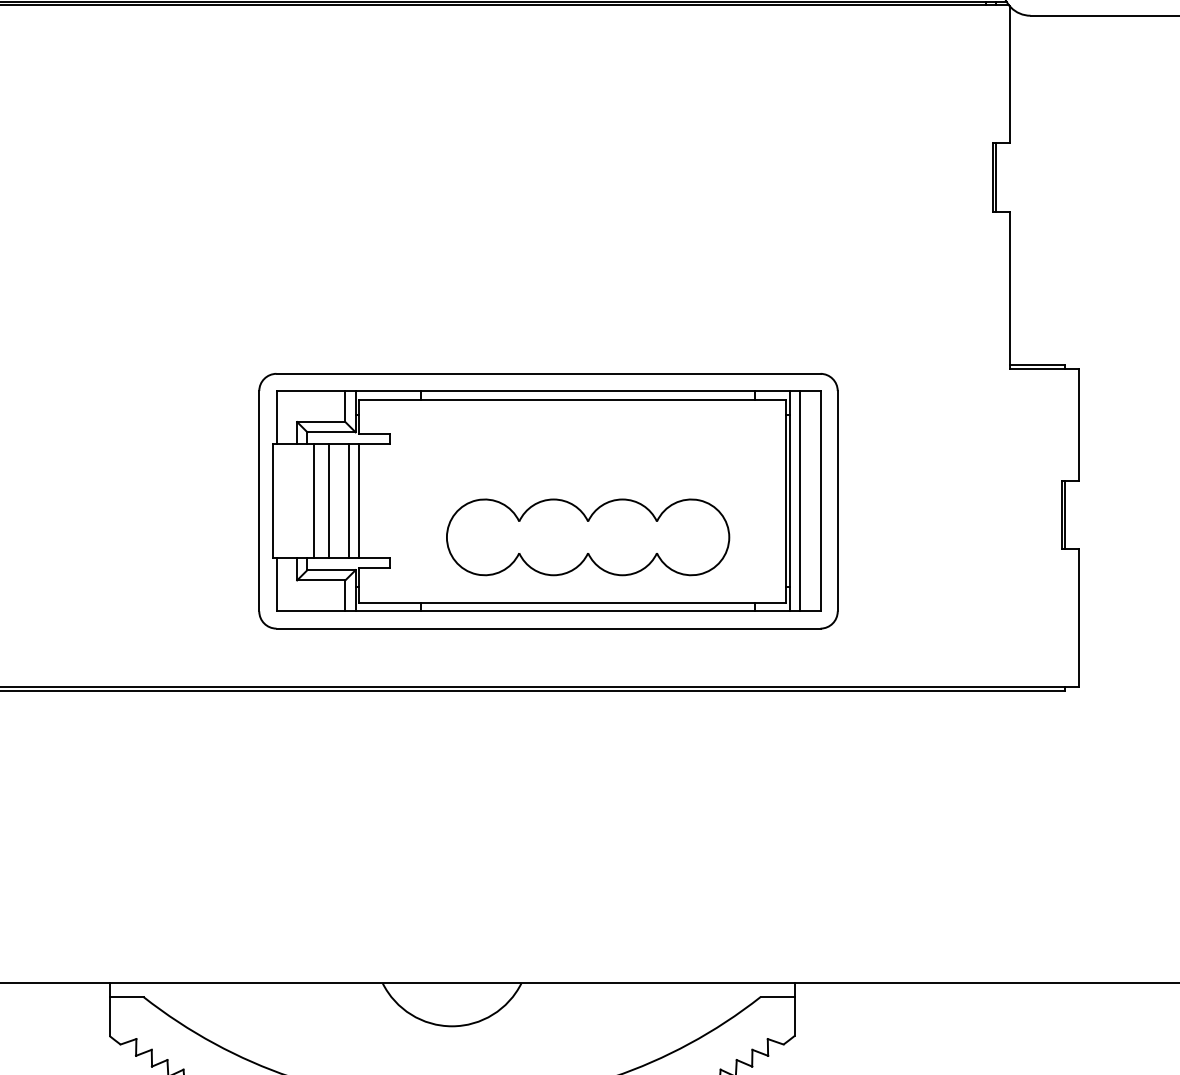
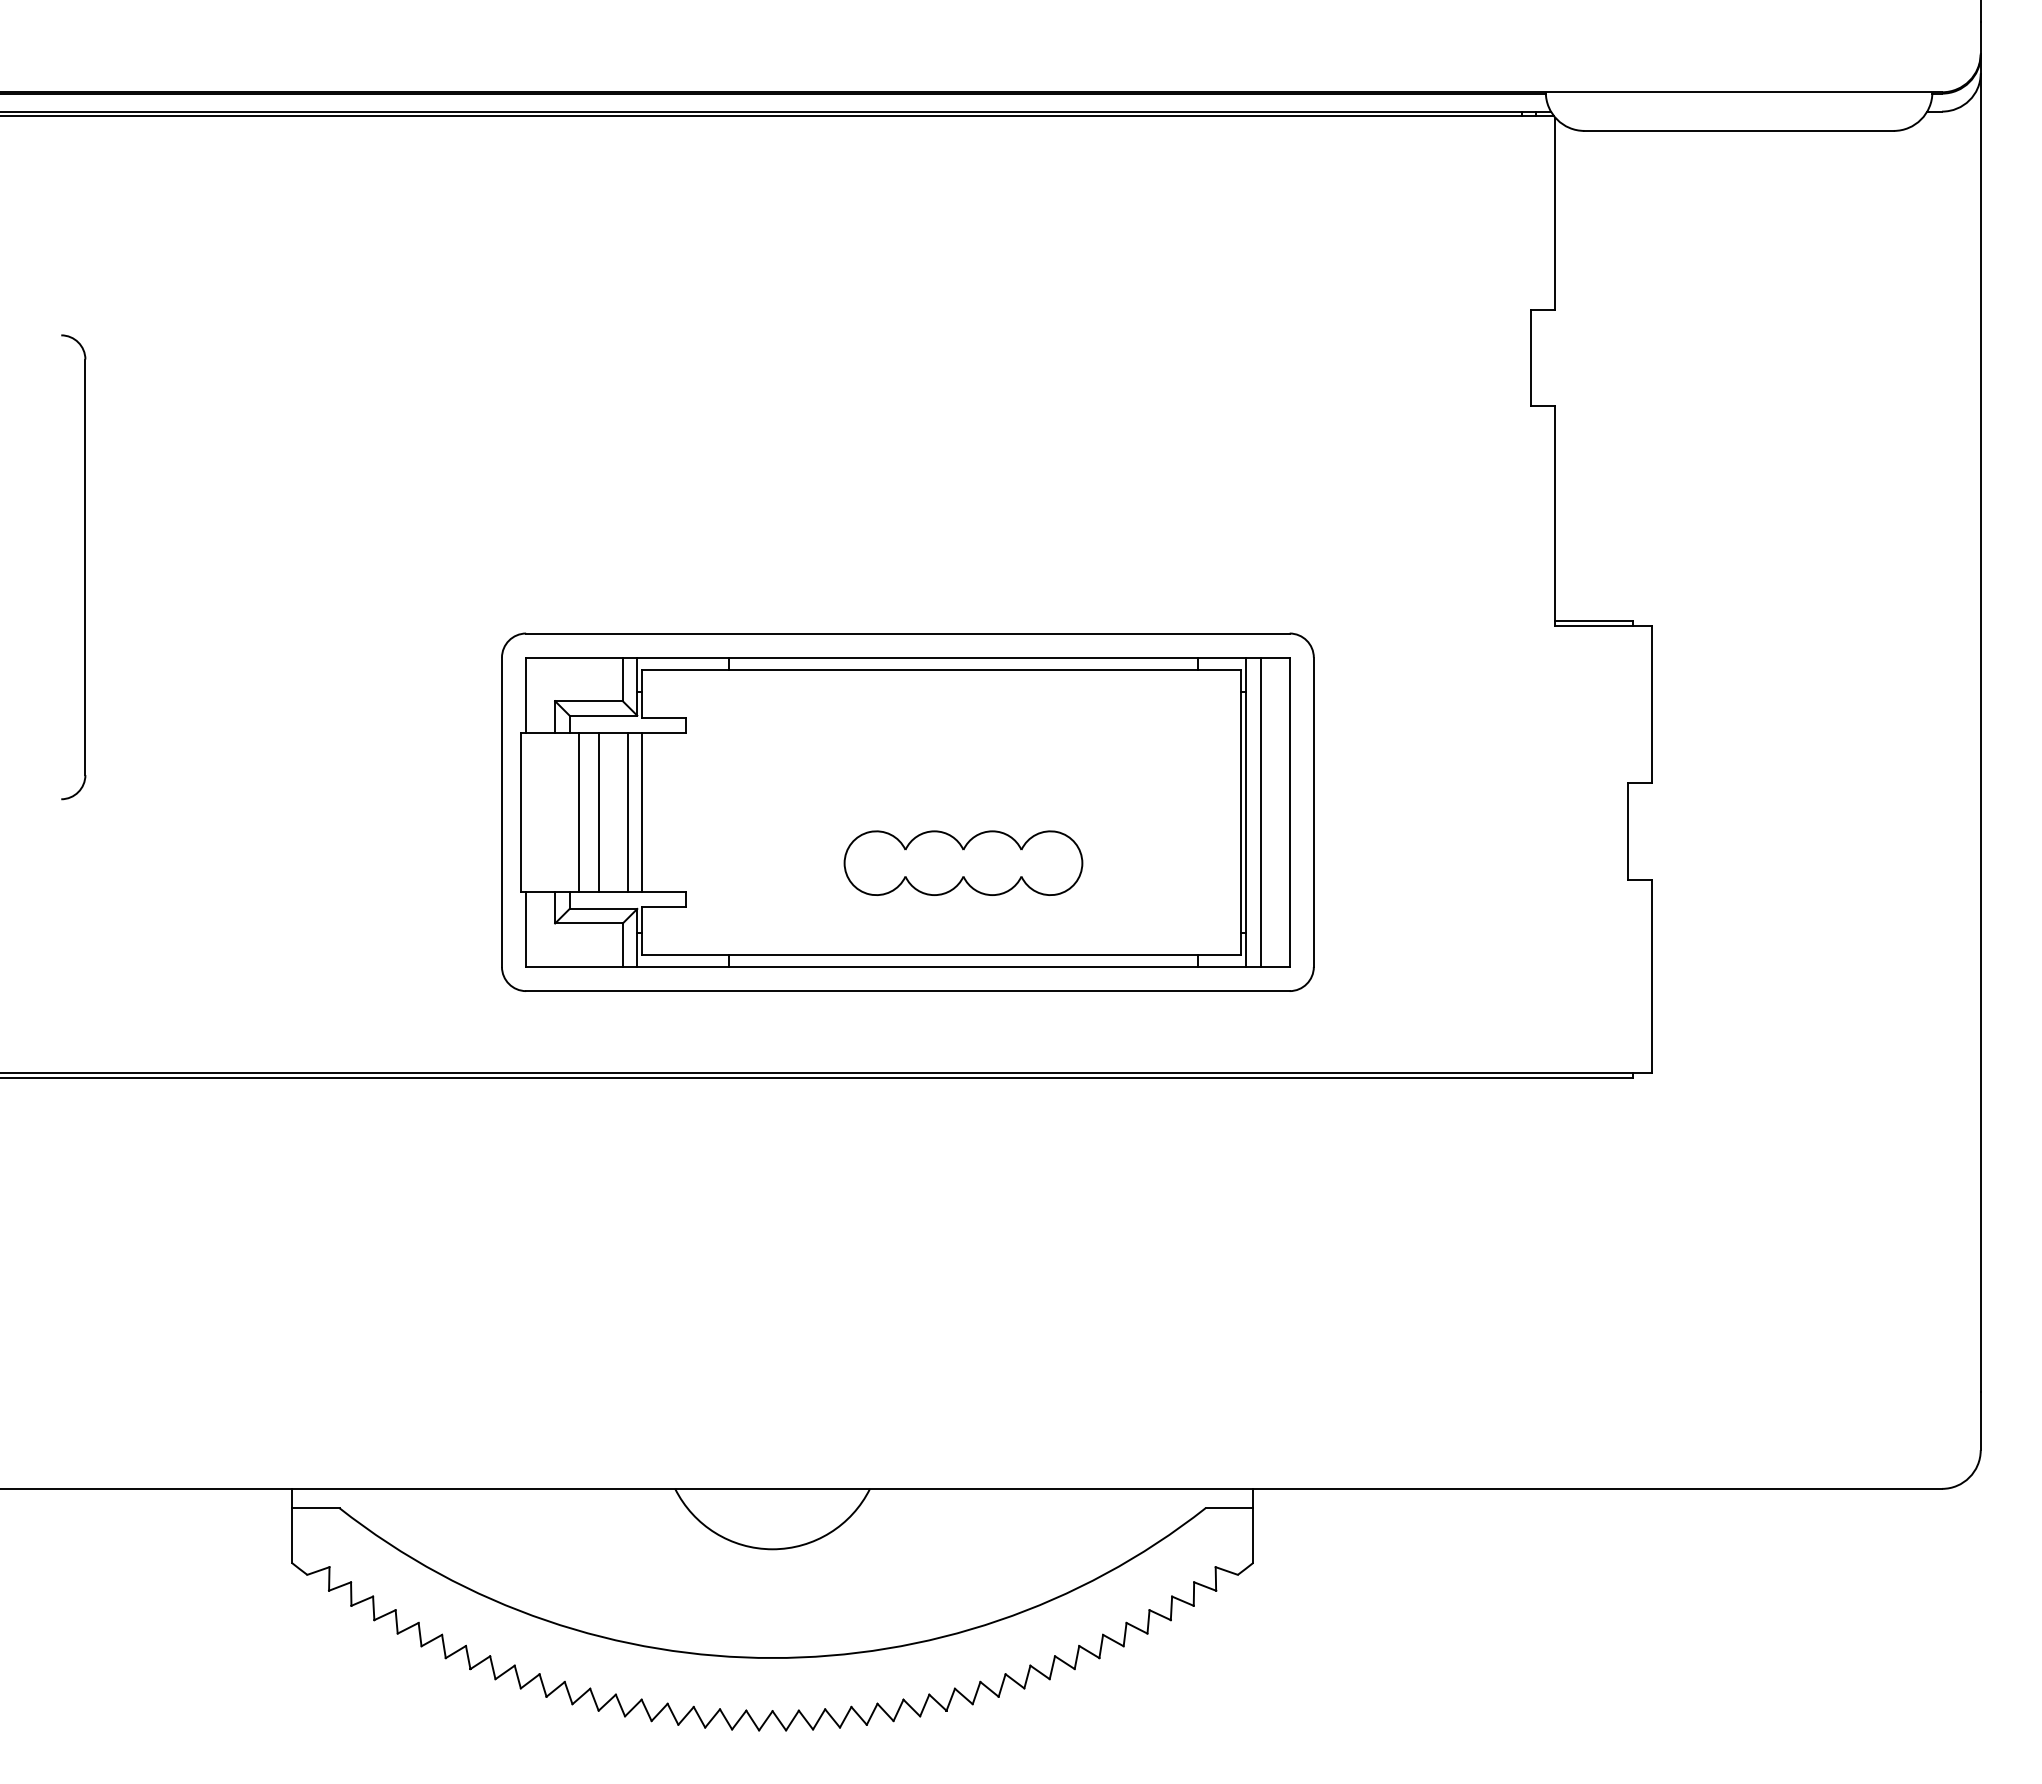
line: (996, 177) -> (1536, 357), removed
line: (1064, 514) -> (1632, 831), removed
part: (588, 537) -> (963, 863), size x0.6

